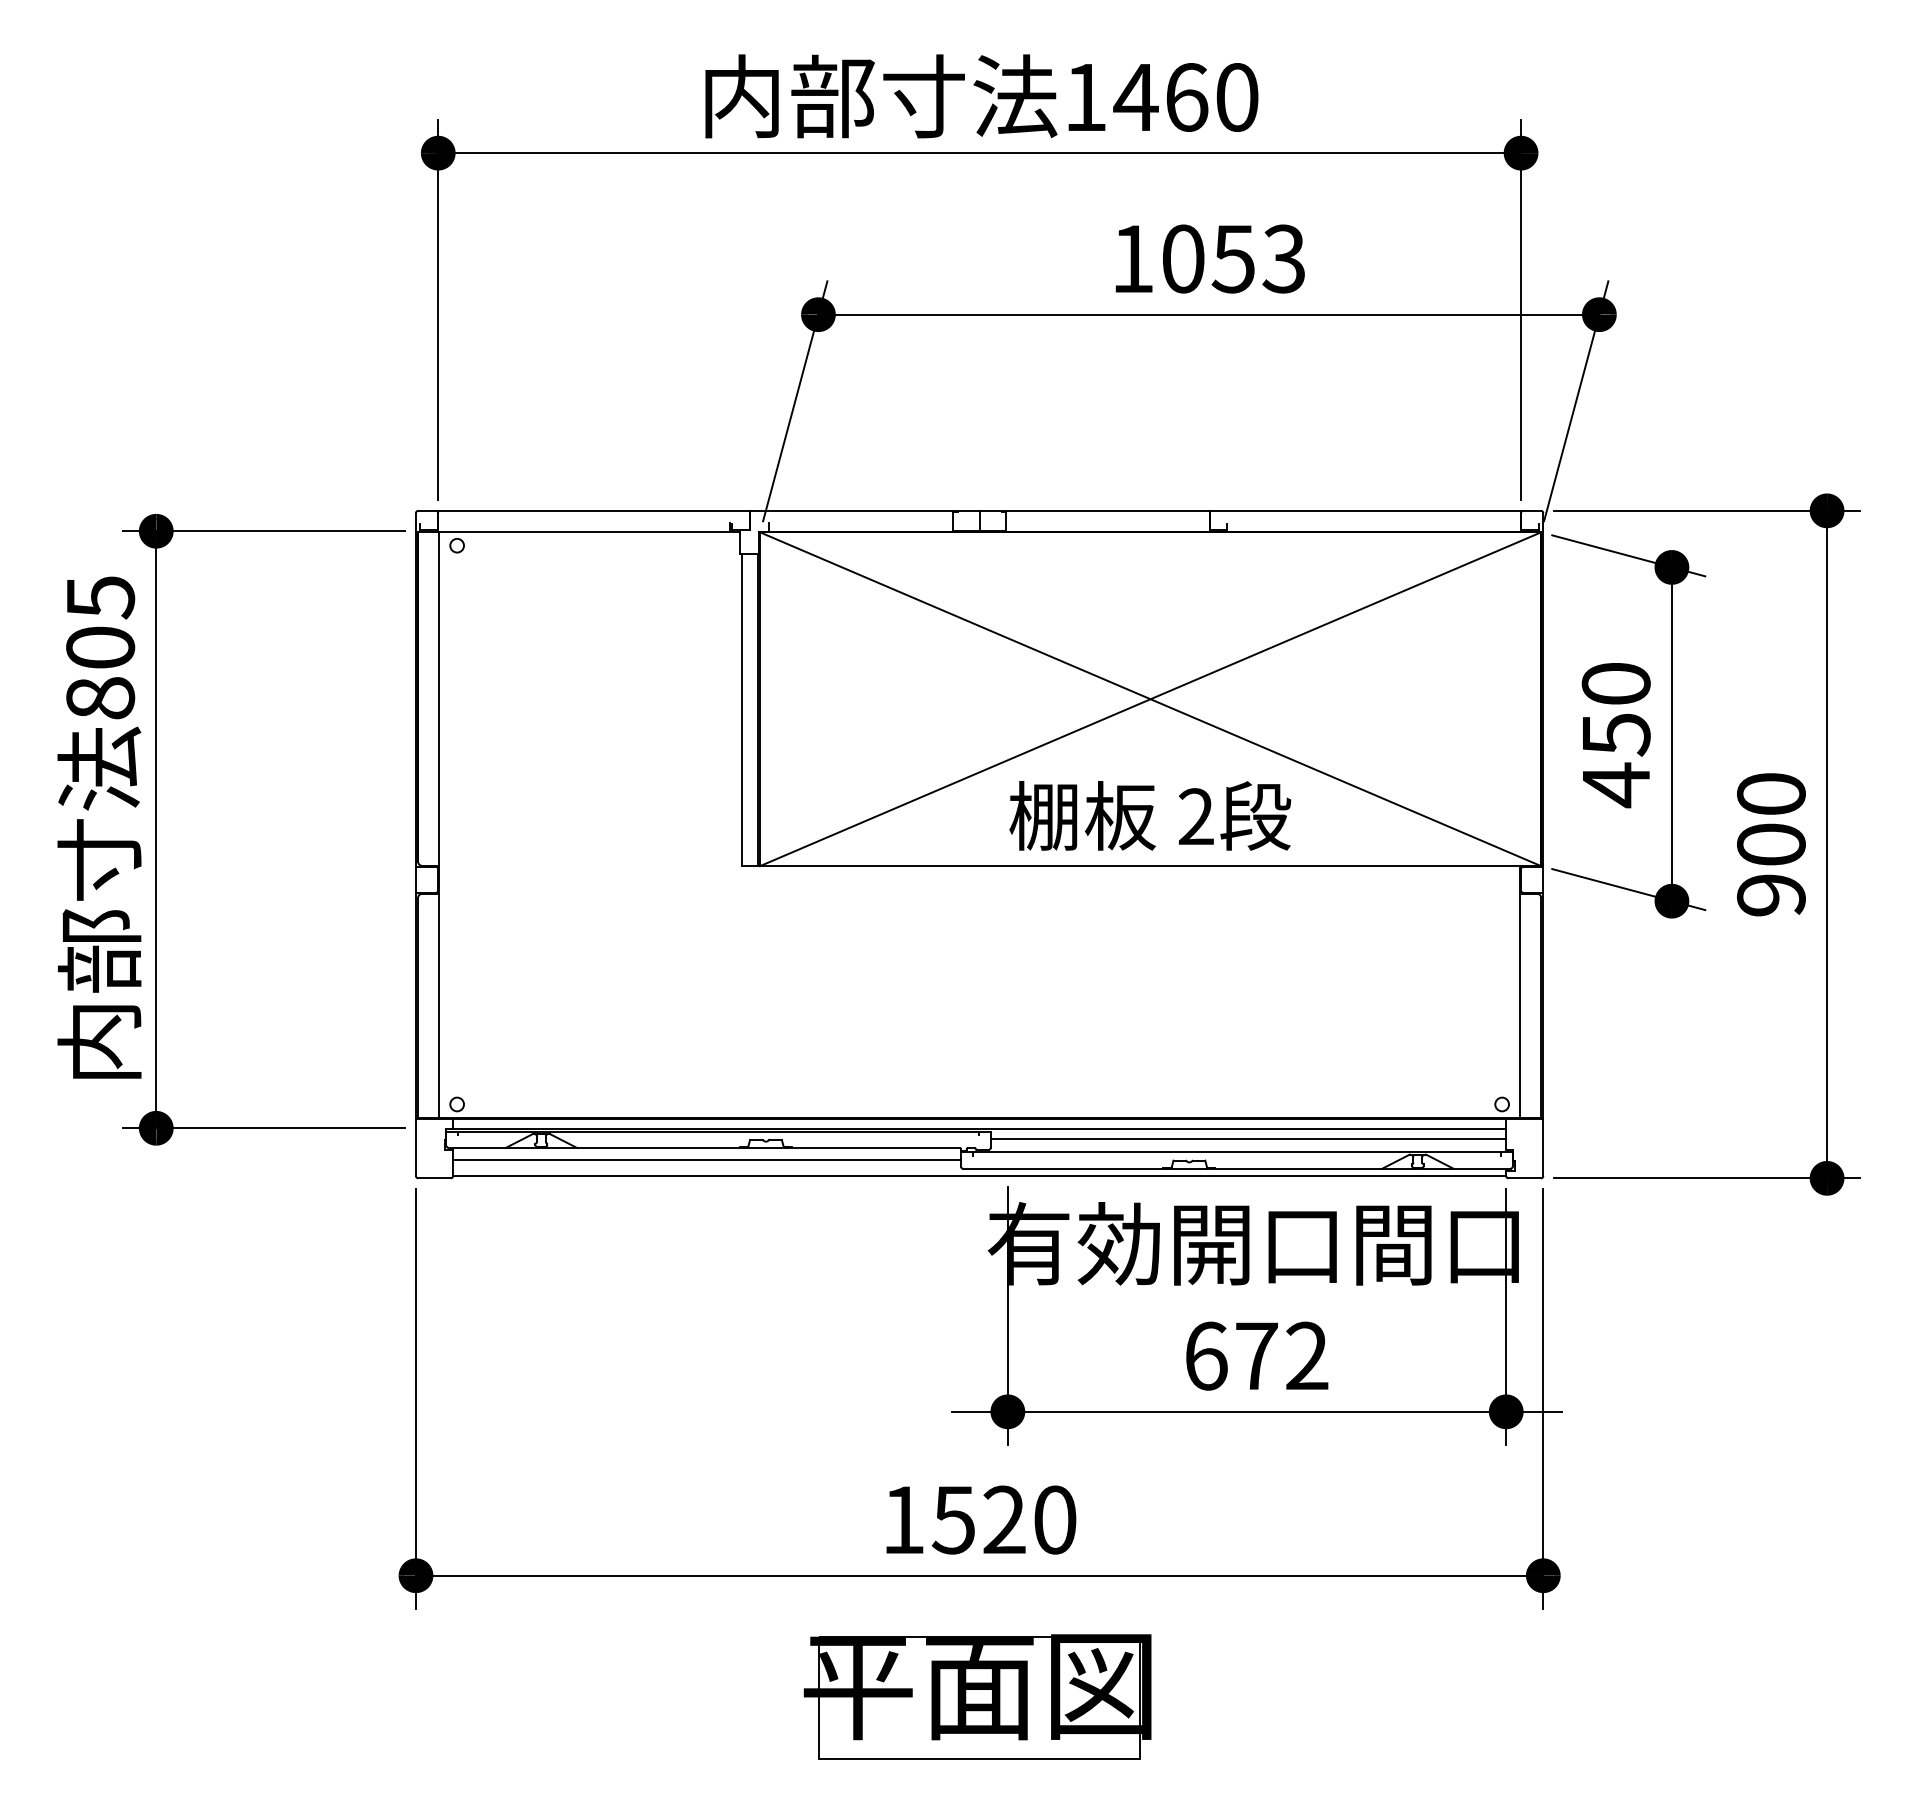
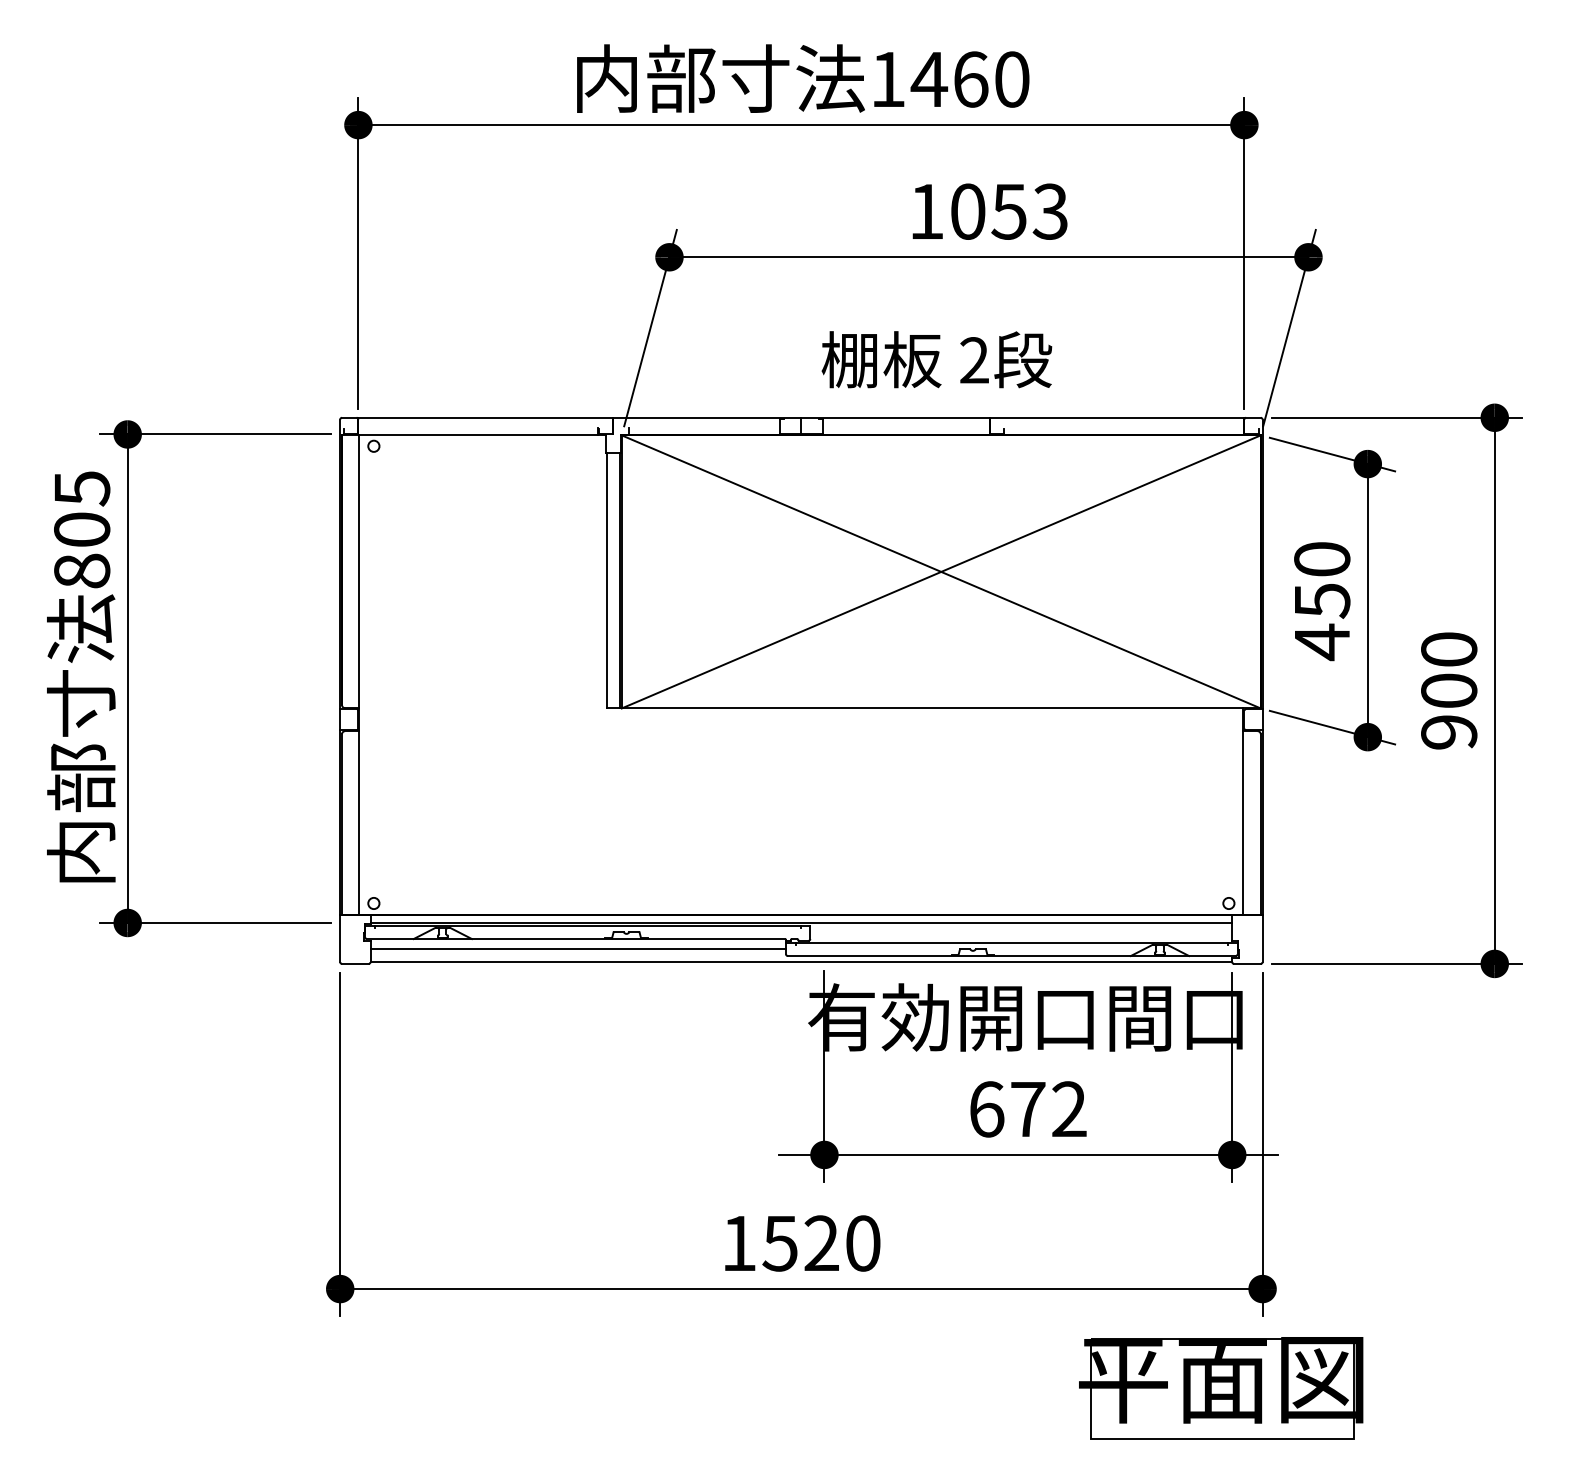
text: (1150, 815) -> (937, 359), moved
line: (1248, 1139) -> (1021, 932), removed
part: (977, 1696) -> (1221, 1387), moved

